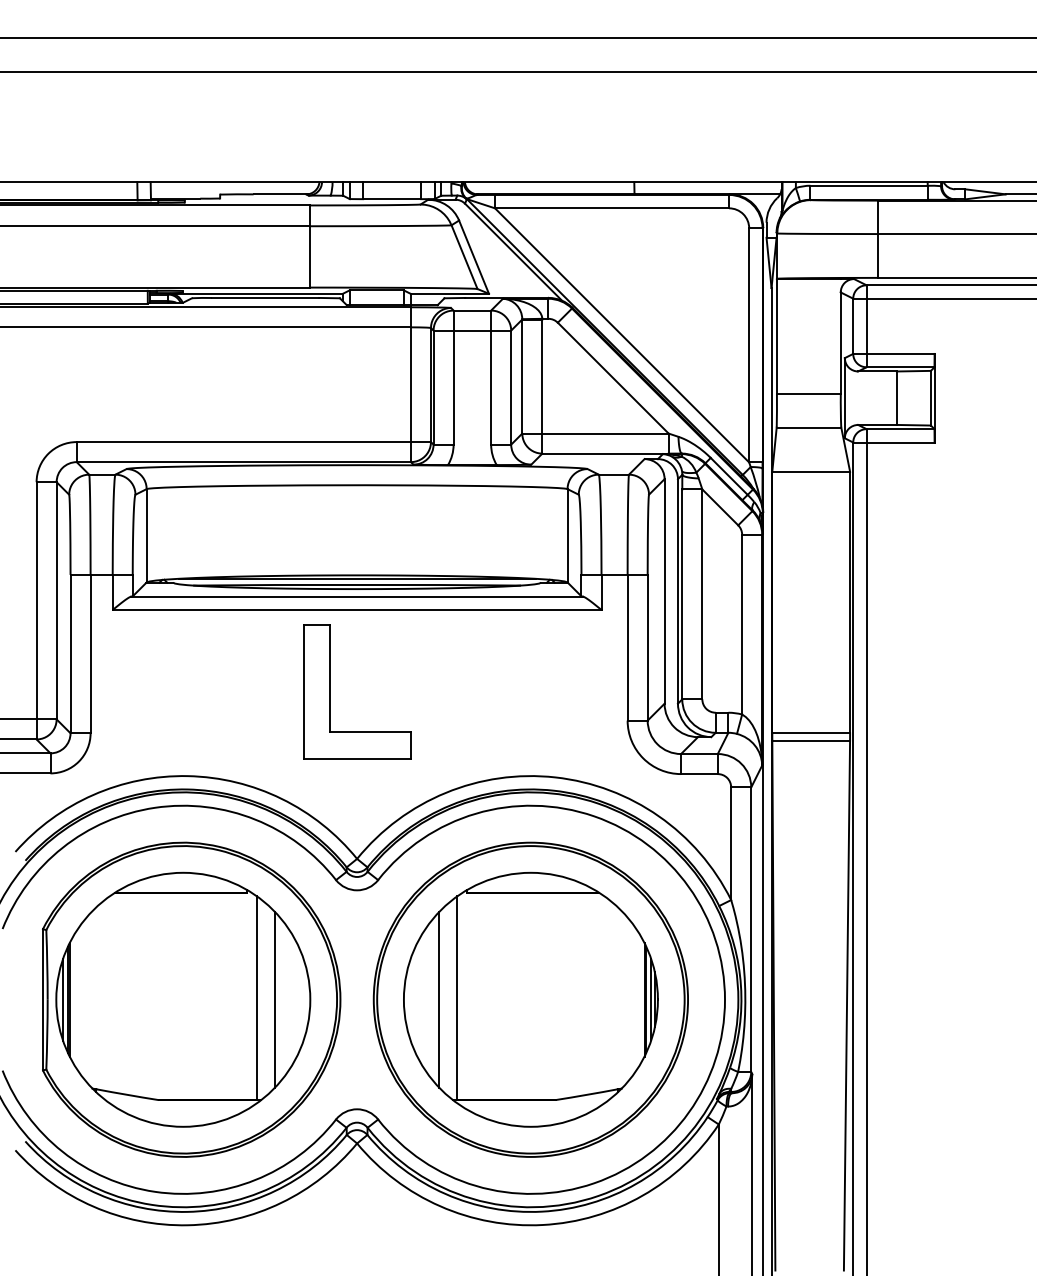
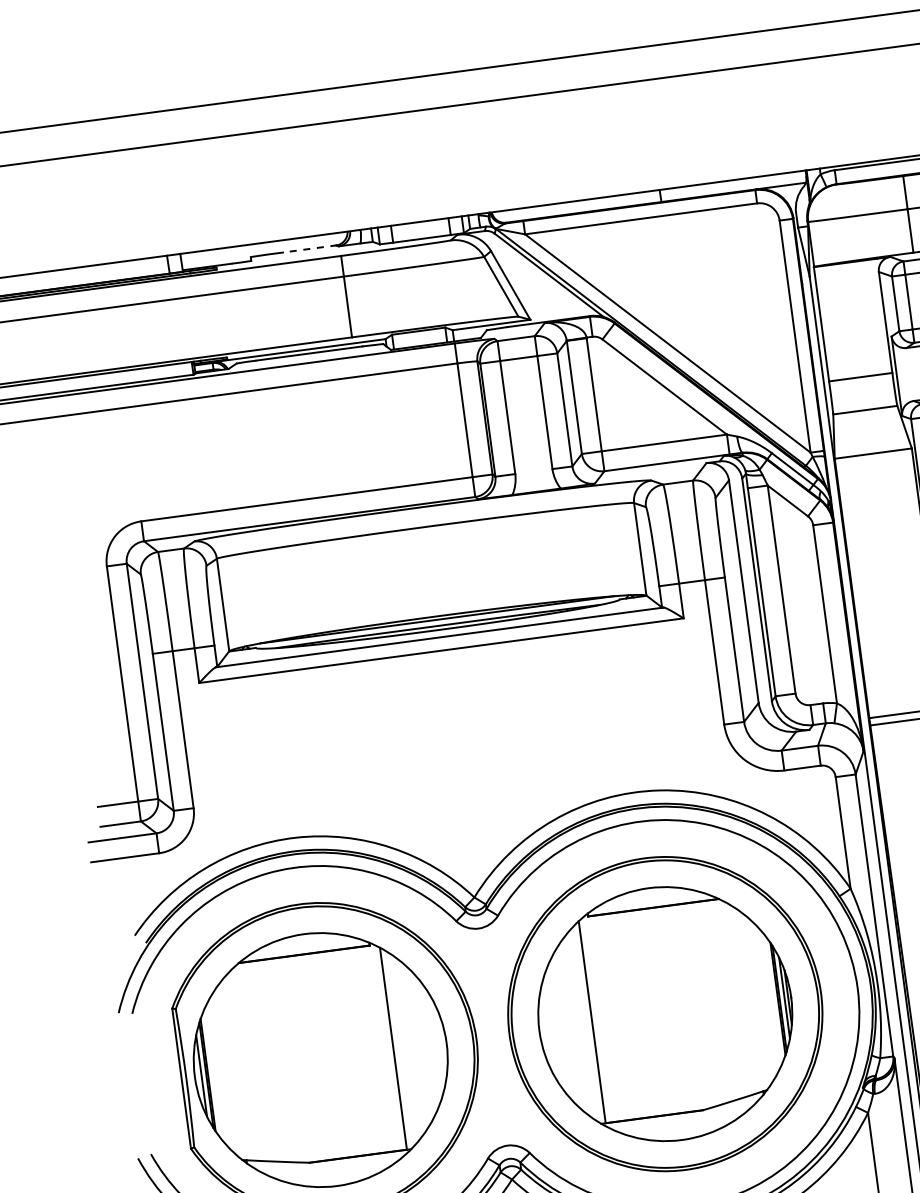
line: (280, 194) -> (310, 248), solid -> dashed
part: (330, 691) -> (425, 735), removed
line: (274, 999) -> (411, 1047), removed
line: (439, 999) -> (574, 1025), removed

